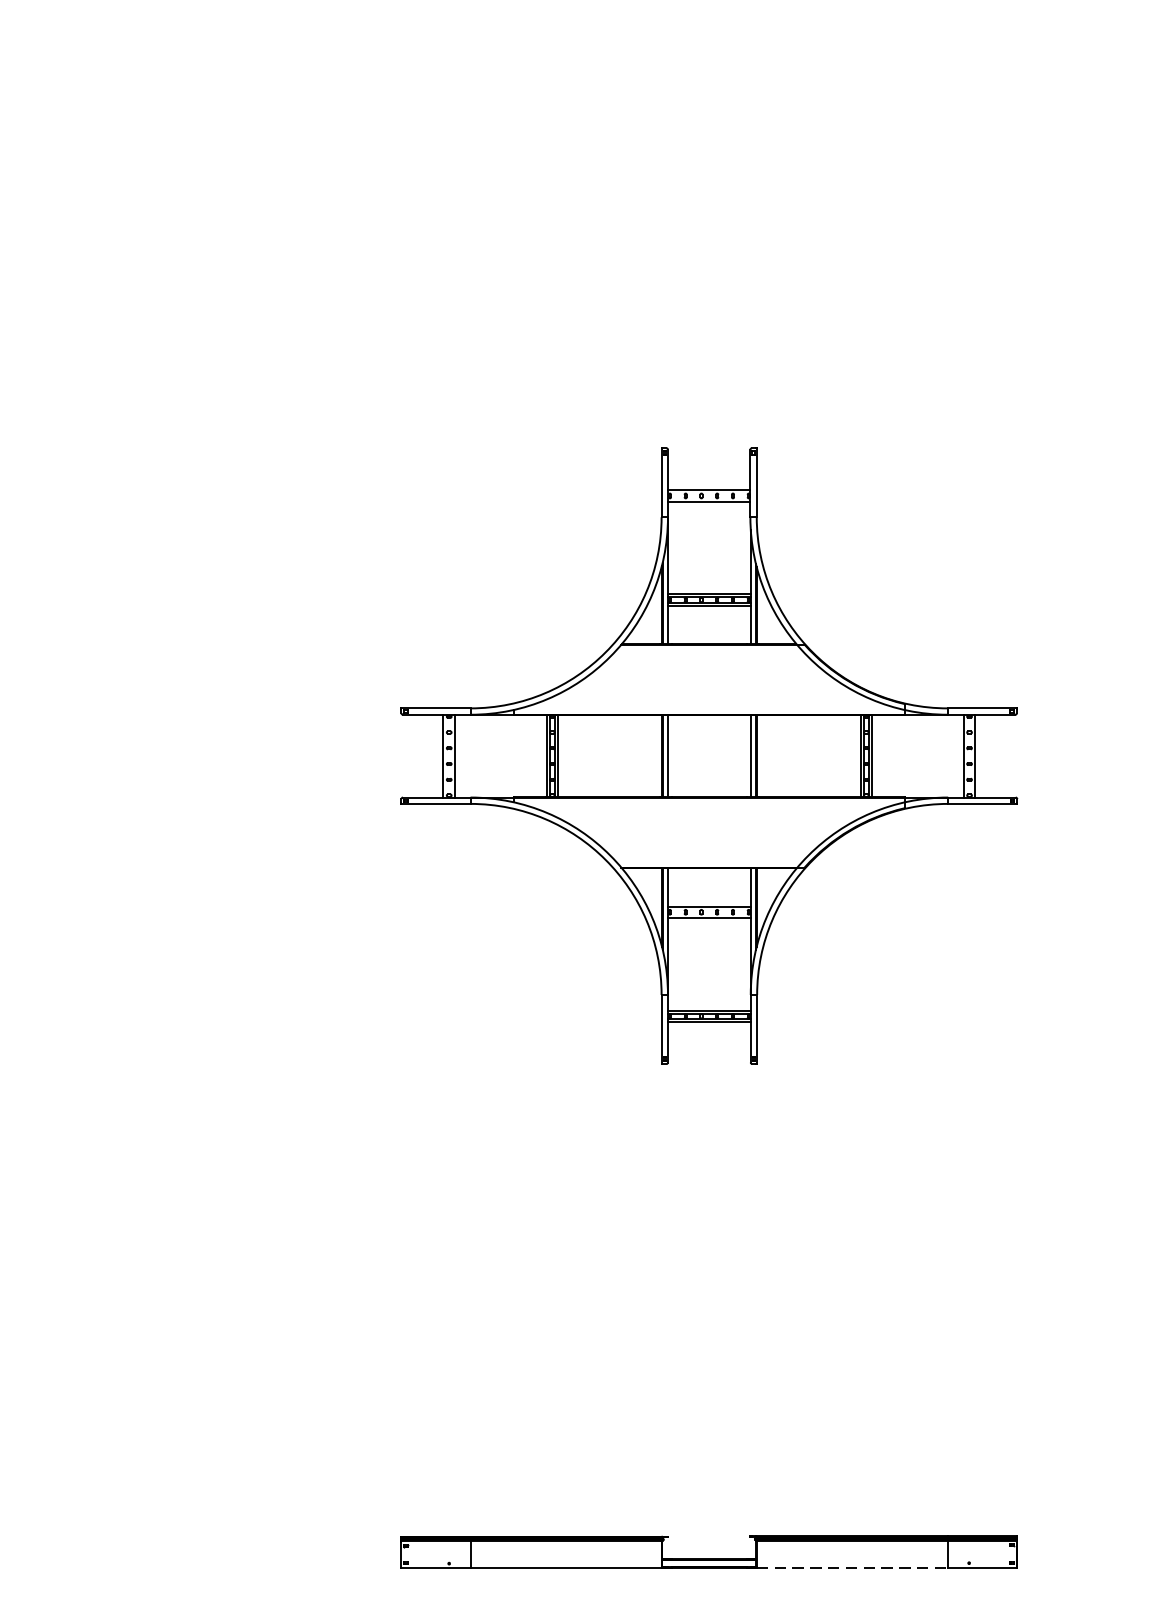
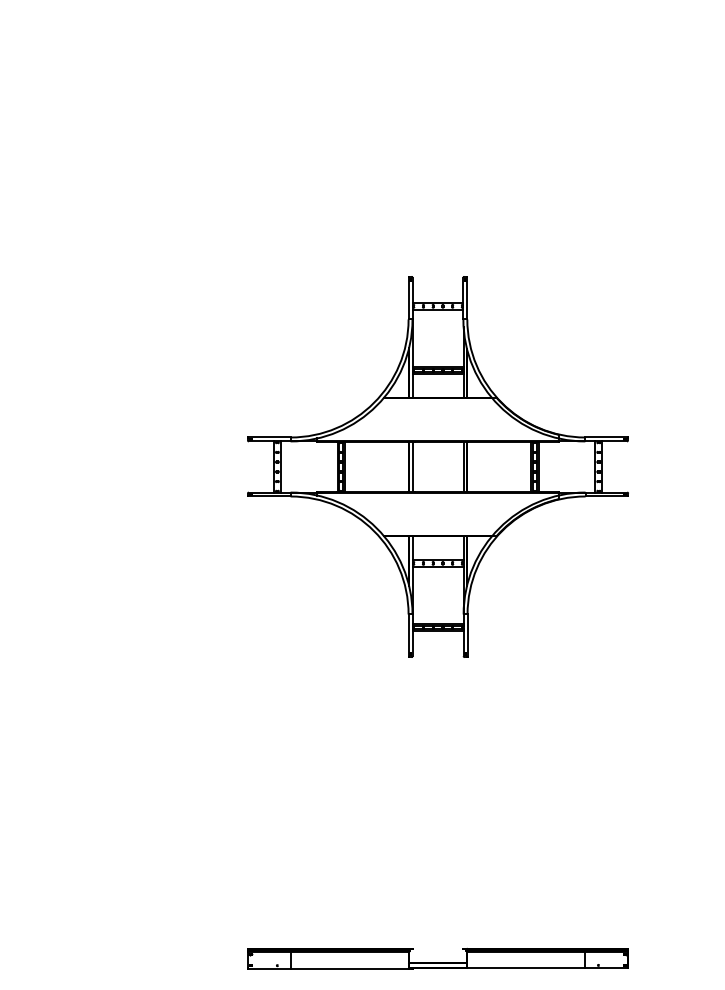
line: (852, 1568) -> (526, 968), dashed -> solid

